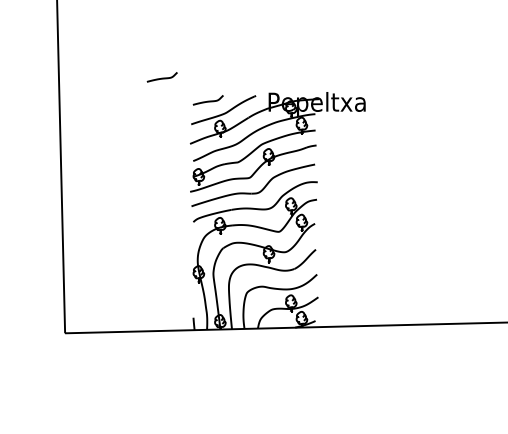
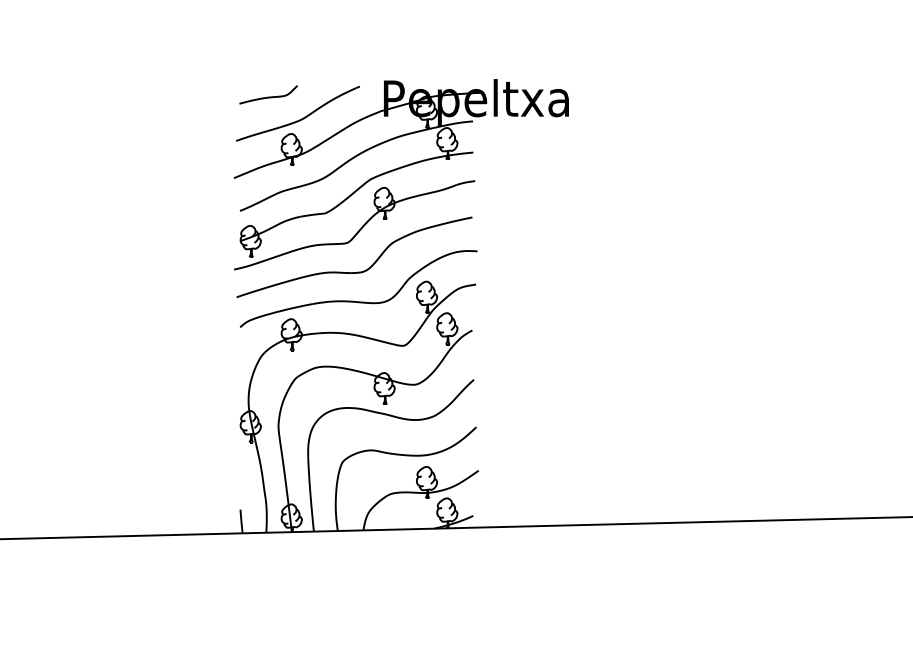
curve: (161, 77) -> (179, 51), removed

